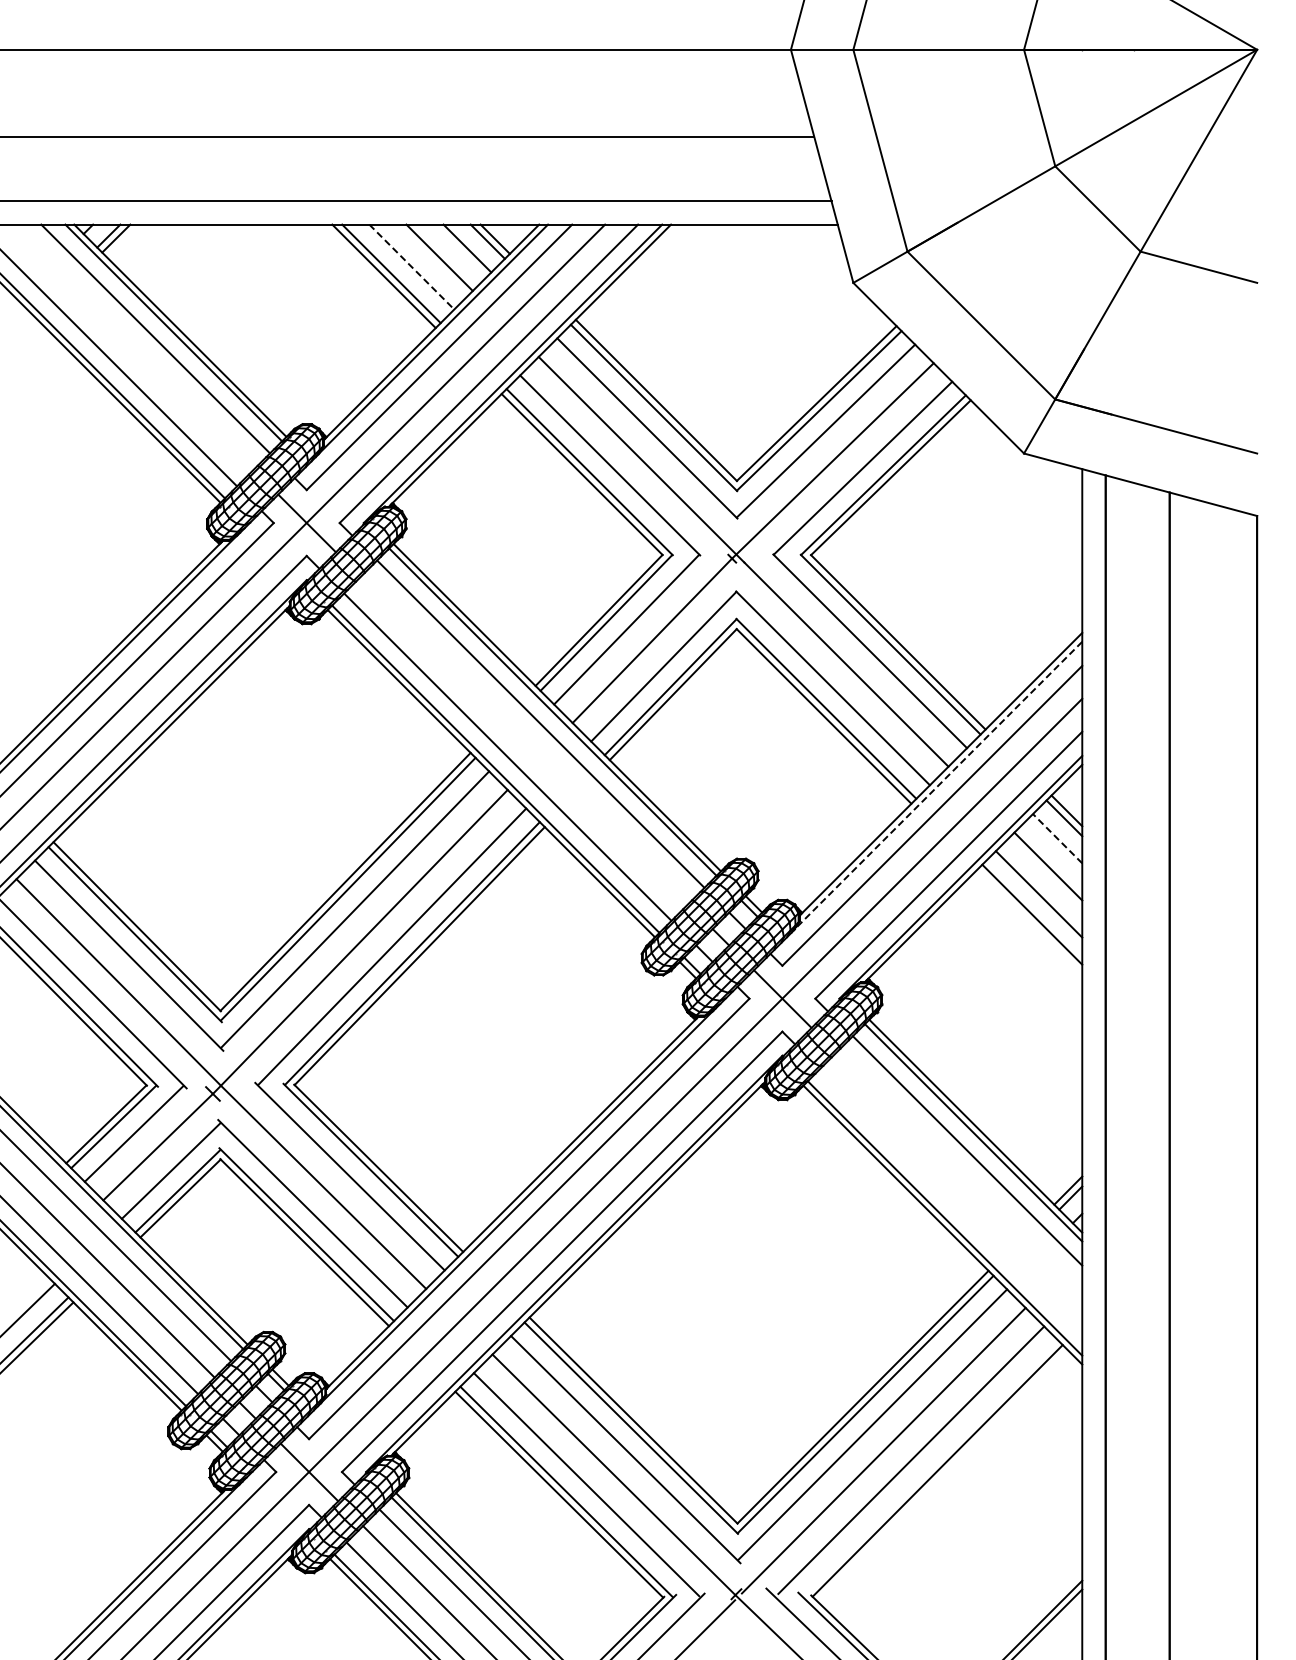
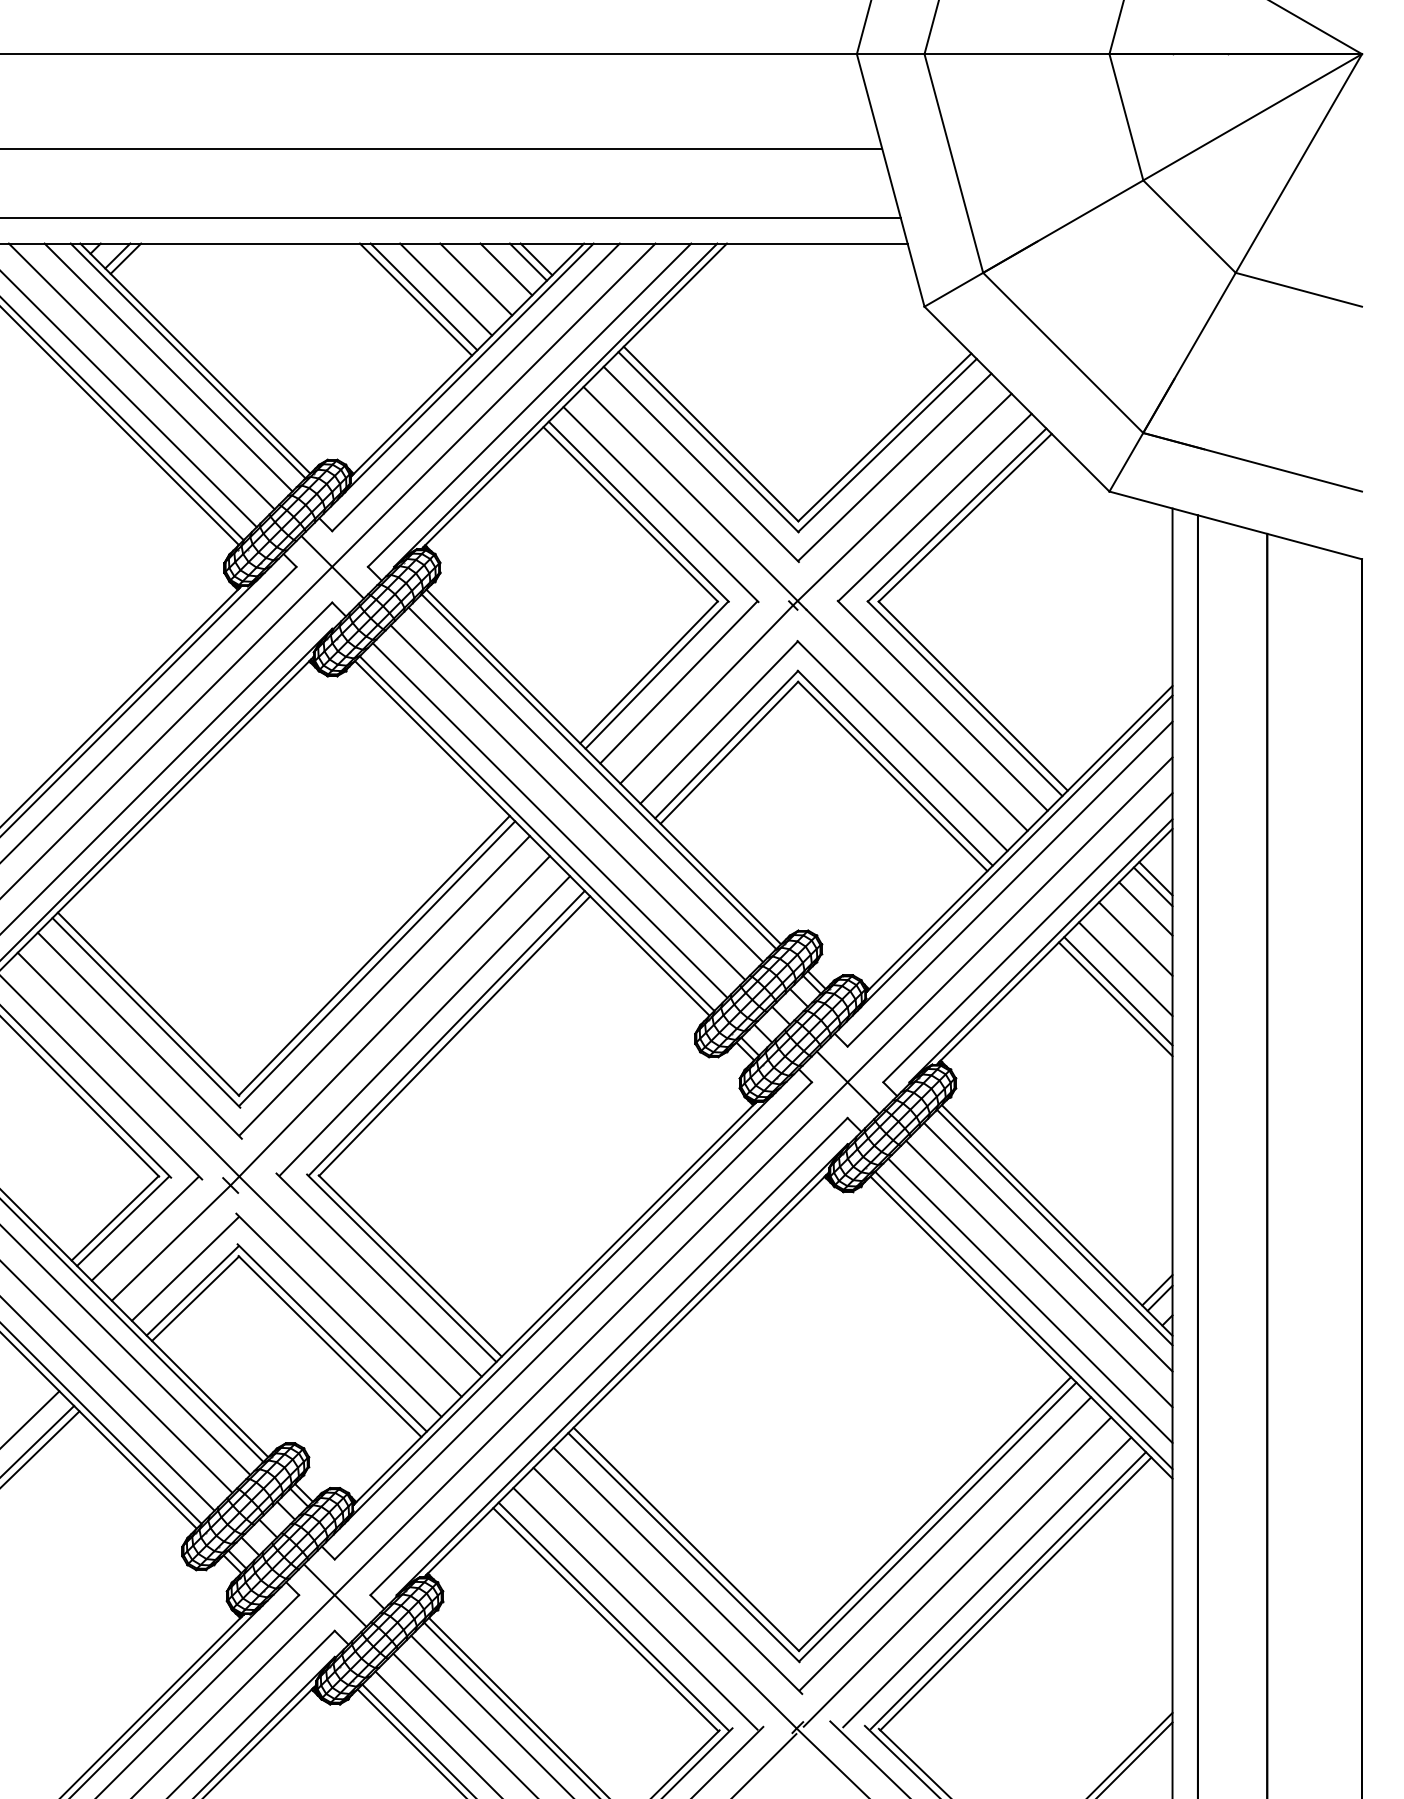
line: (412, 267) -> (446, 290), dashed -> solid
line: (130, 346) -> (141, 375), added
line: (524, 740) -> (568, 802), added
line: (938, 785) -> (1016, 851), dashed -> solid
line: (1057, 838) -> (1145, 908), dashed -> solid
line: (1029, 921) -> (1115, 998), added
line: (959, 1175) -> (1039, 1273), added
line: (950, 1200) -> (1029, 1300), added
line: (930, 1467) -> (1008, 1590), added

